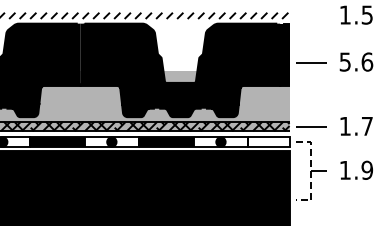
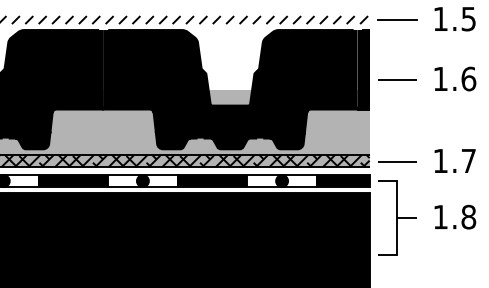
line: (310, 15) -> (396, 19), added
text: (344, 61) -> (439, 78), 5.6 -> 1.6
fill: (268, 141) -> (342, 180), added
text: (367, 169) -> (469, 216), 1.9 -> 1.8
line: (311, 171) -> (397, 218), dashed -> solid

